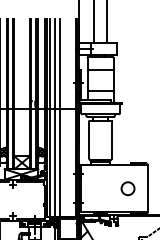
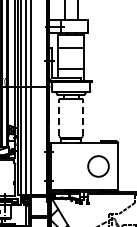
line: (89, 139) -> (59, 117), solid -> dashed
line: (112, 139) -> (82, 117), solid -> dashed
circle: (127, 188) -> (97, 166), size x1.6

